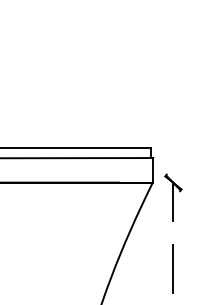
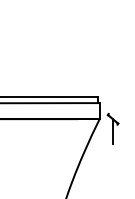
line: (174, 269) -> (113, 175), removed

